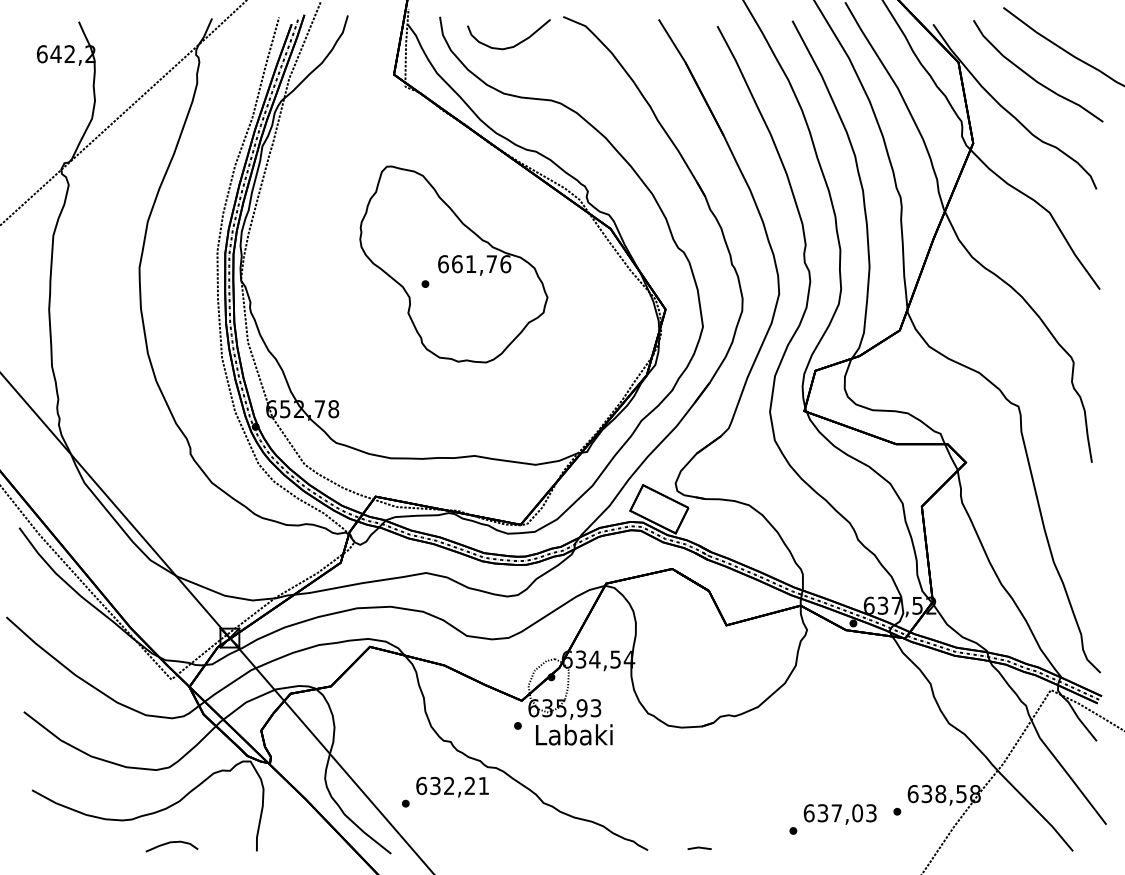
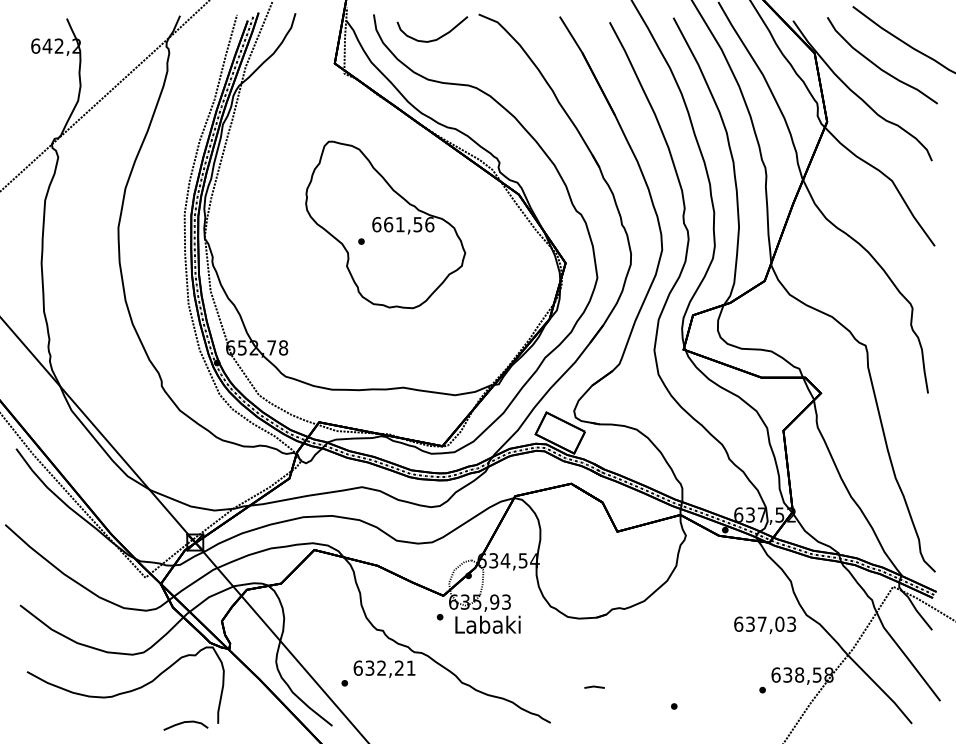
text: (491, 264) -> (417, 224), 661,76 -> 661,56
text: (839, 814) -> (764, 625), moved
curve: (171, 843) -> (185, 723), moved
line: (699, 847) -> (594, 686), moved

